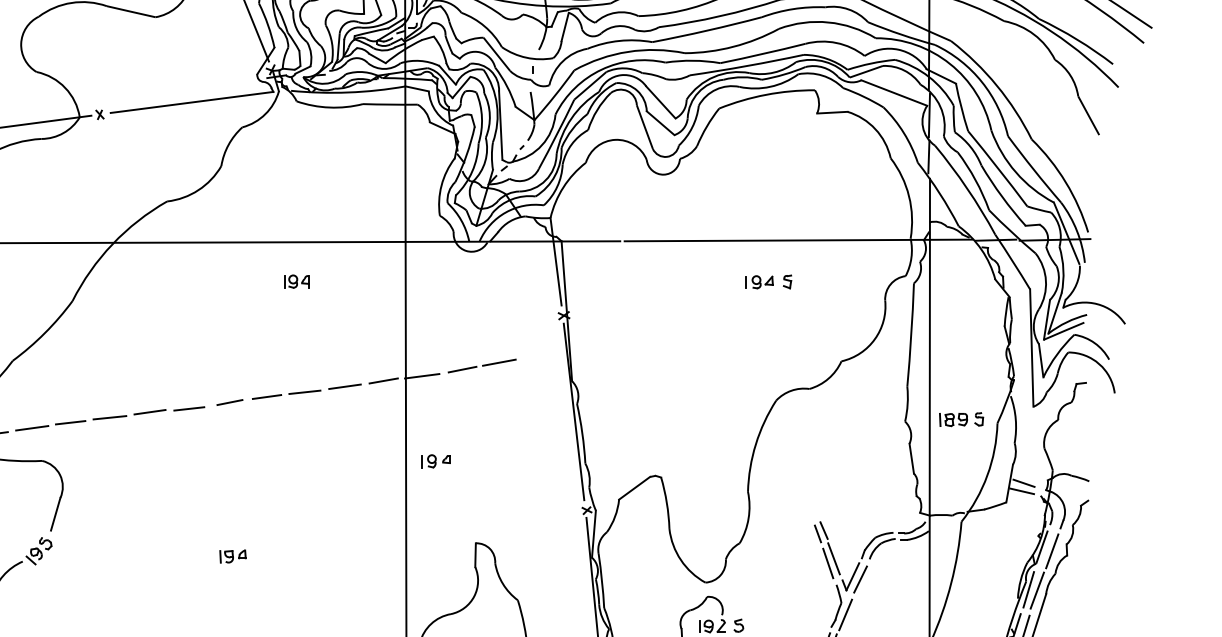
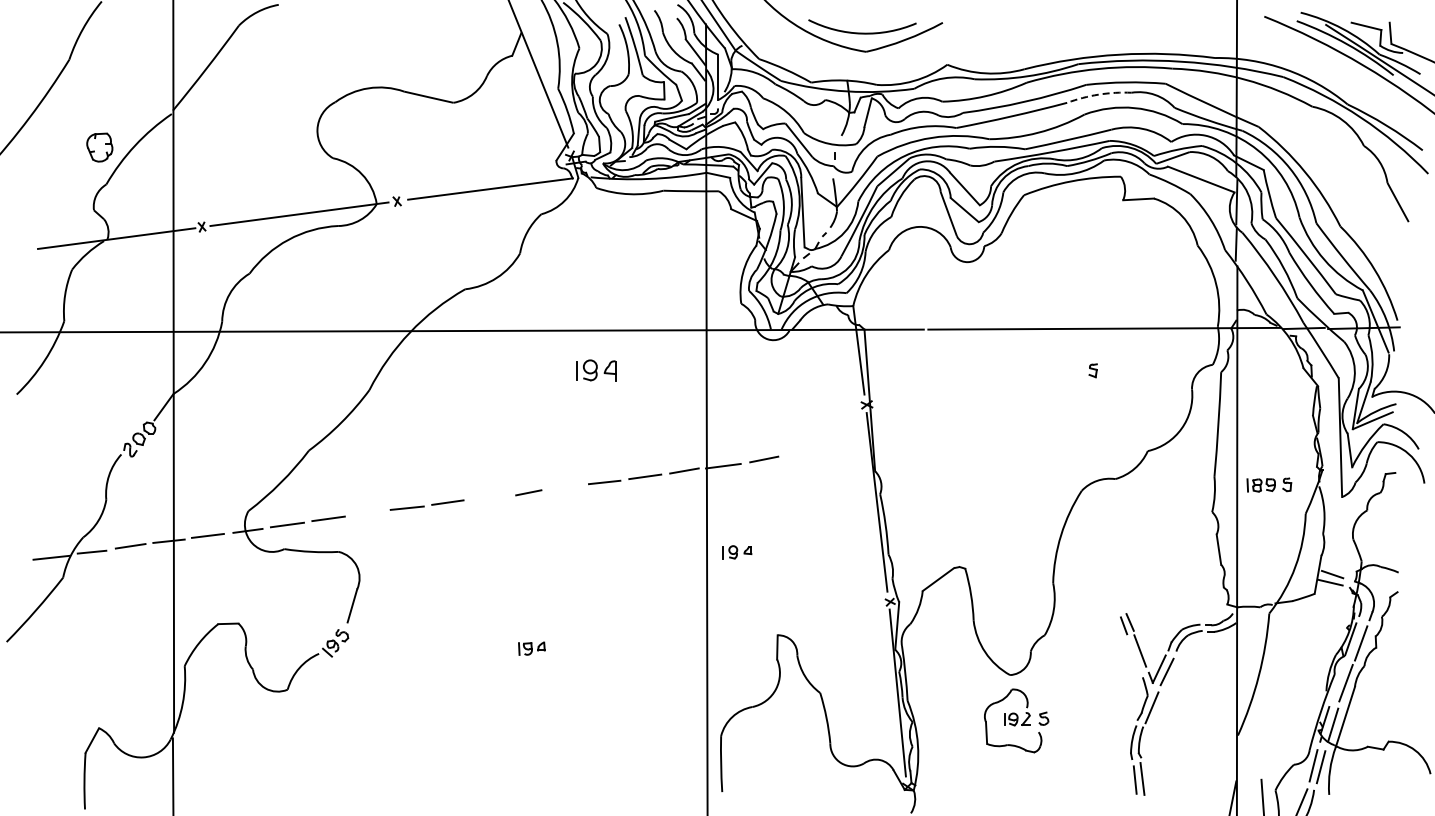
arc: (792, 9) -> (1098, 94), solid -> dashed
part: (296, 281) -> (596, 370), size x1.6
part: (760, 282) -> (1065, 371), removed
line: (499, 362) -> (801, 452), removed
line: (267, 397) -> (566, 487), removed
line: (189, 408) -> (487, 498), removed
part: (961, 419) -> (1269, 484), moved
line: (70, 421) -> (367, 512), removed
line: (828, 563) -> (1134, 655), removed
line: (1028, 589) -> (1337, 682), removed

